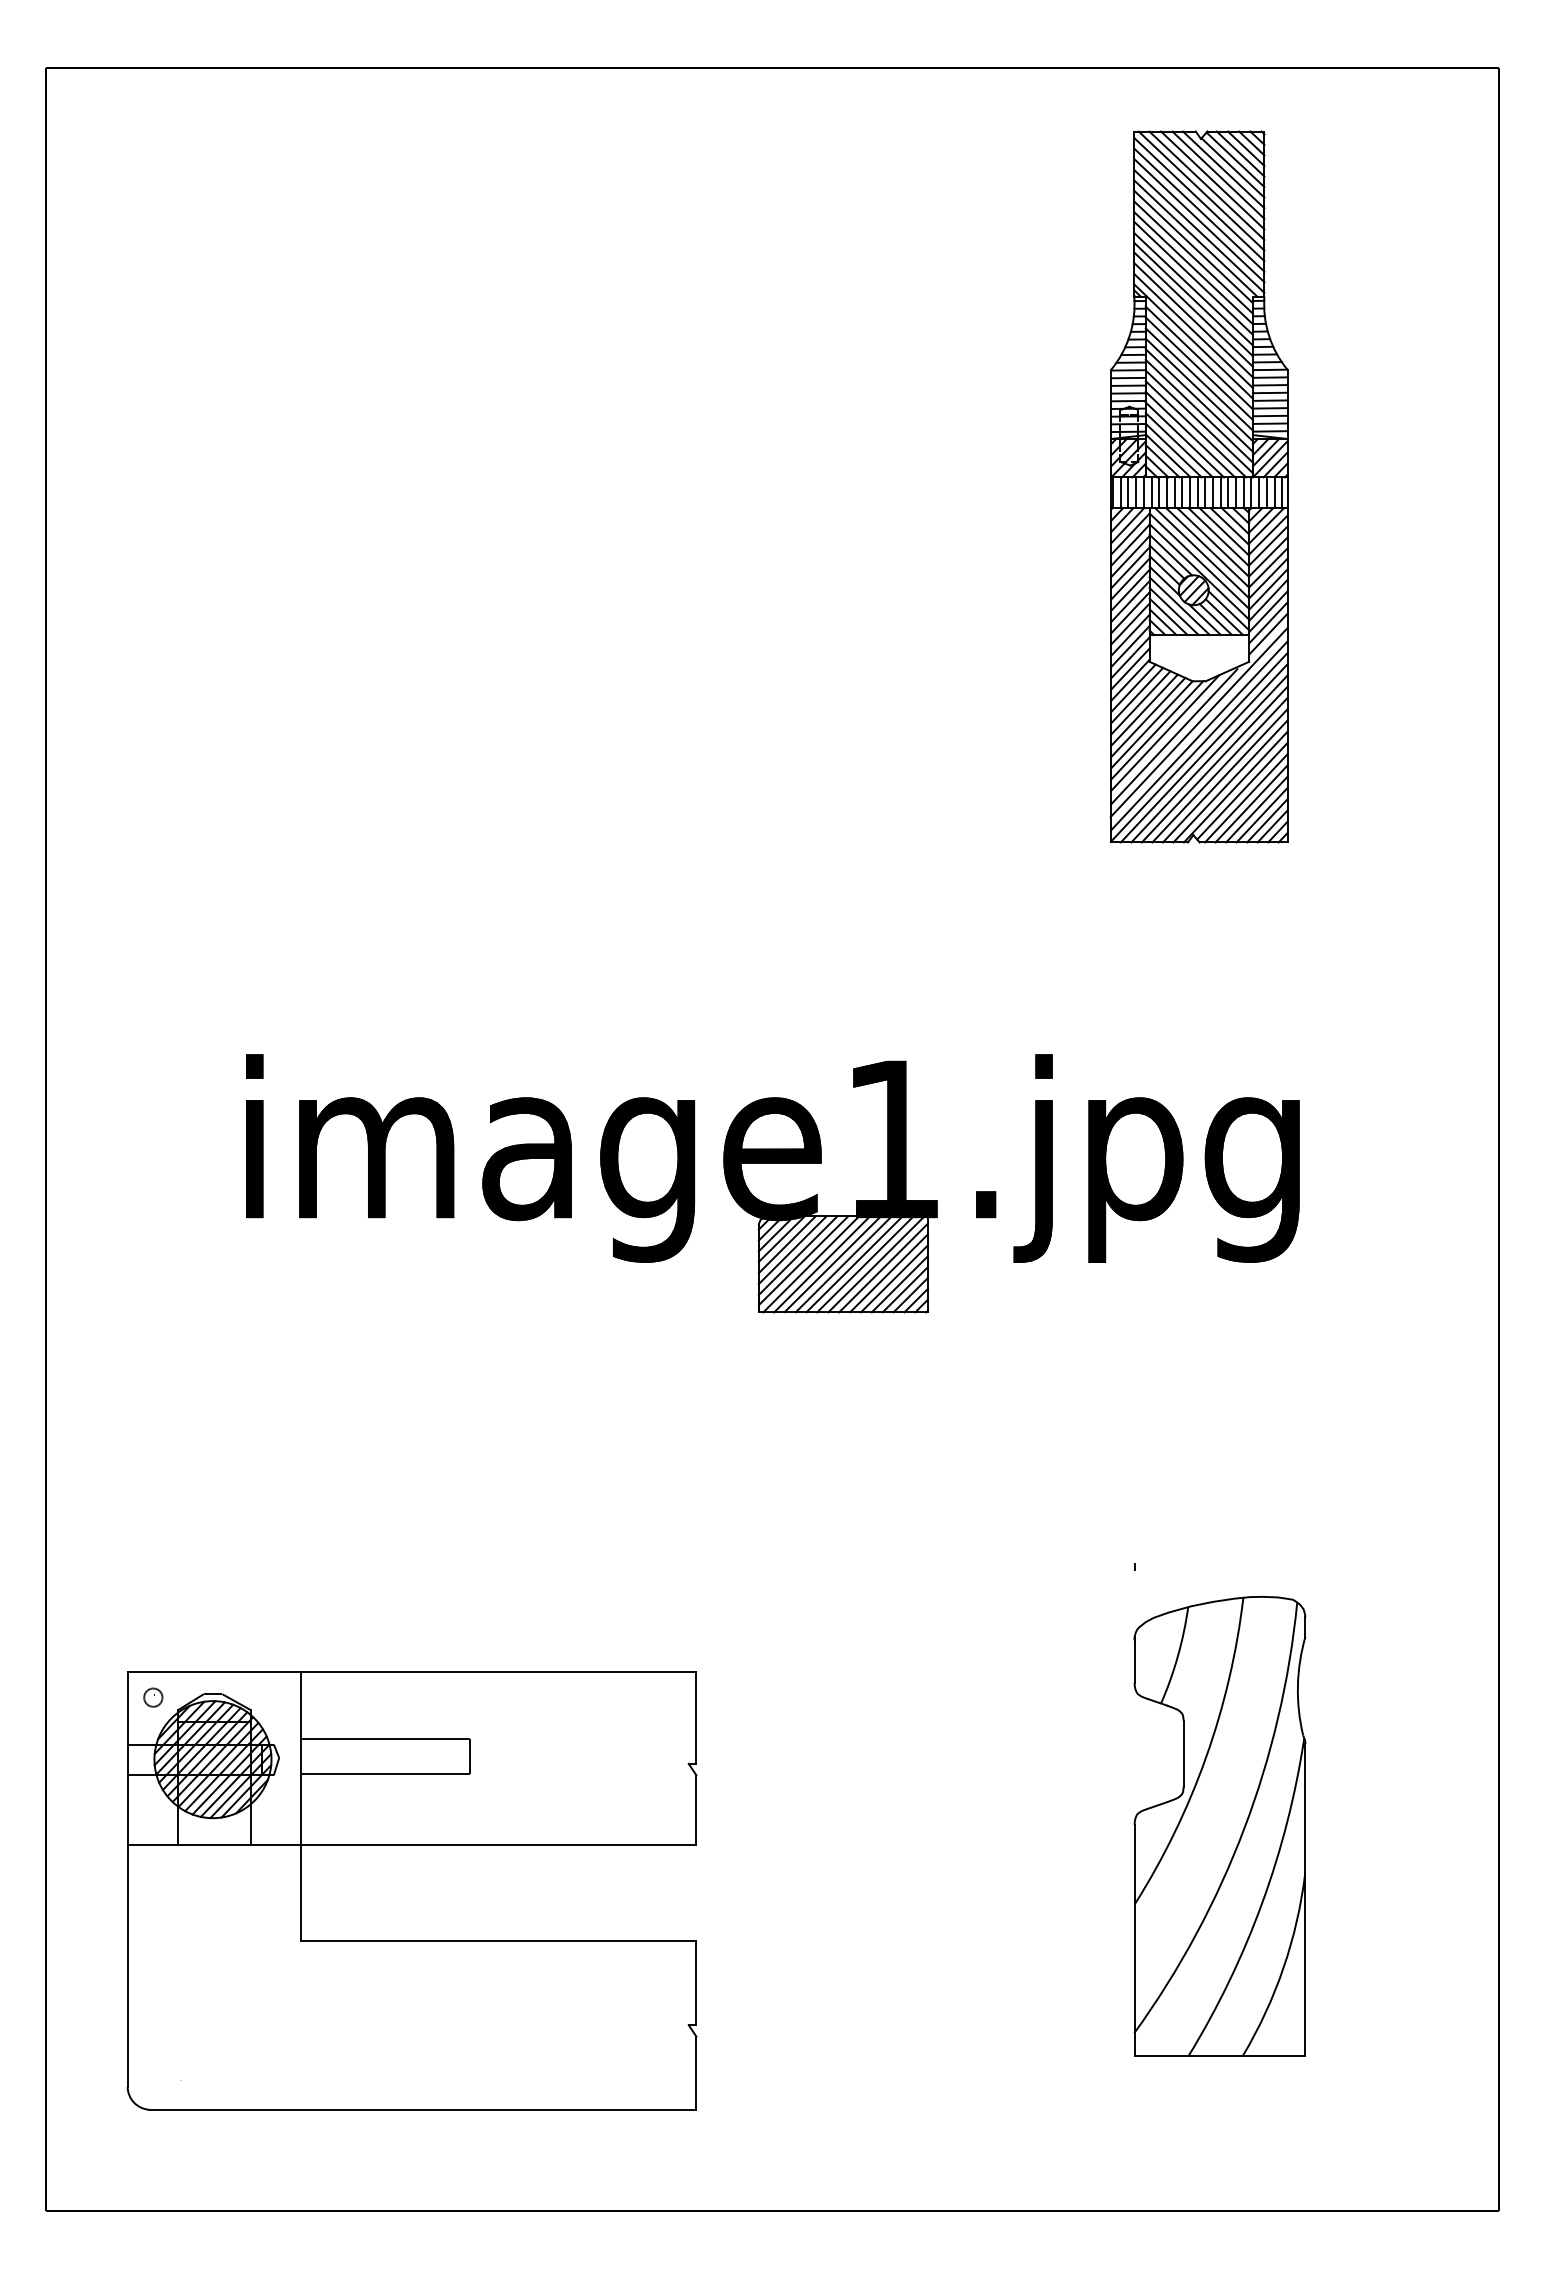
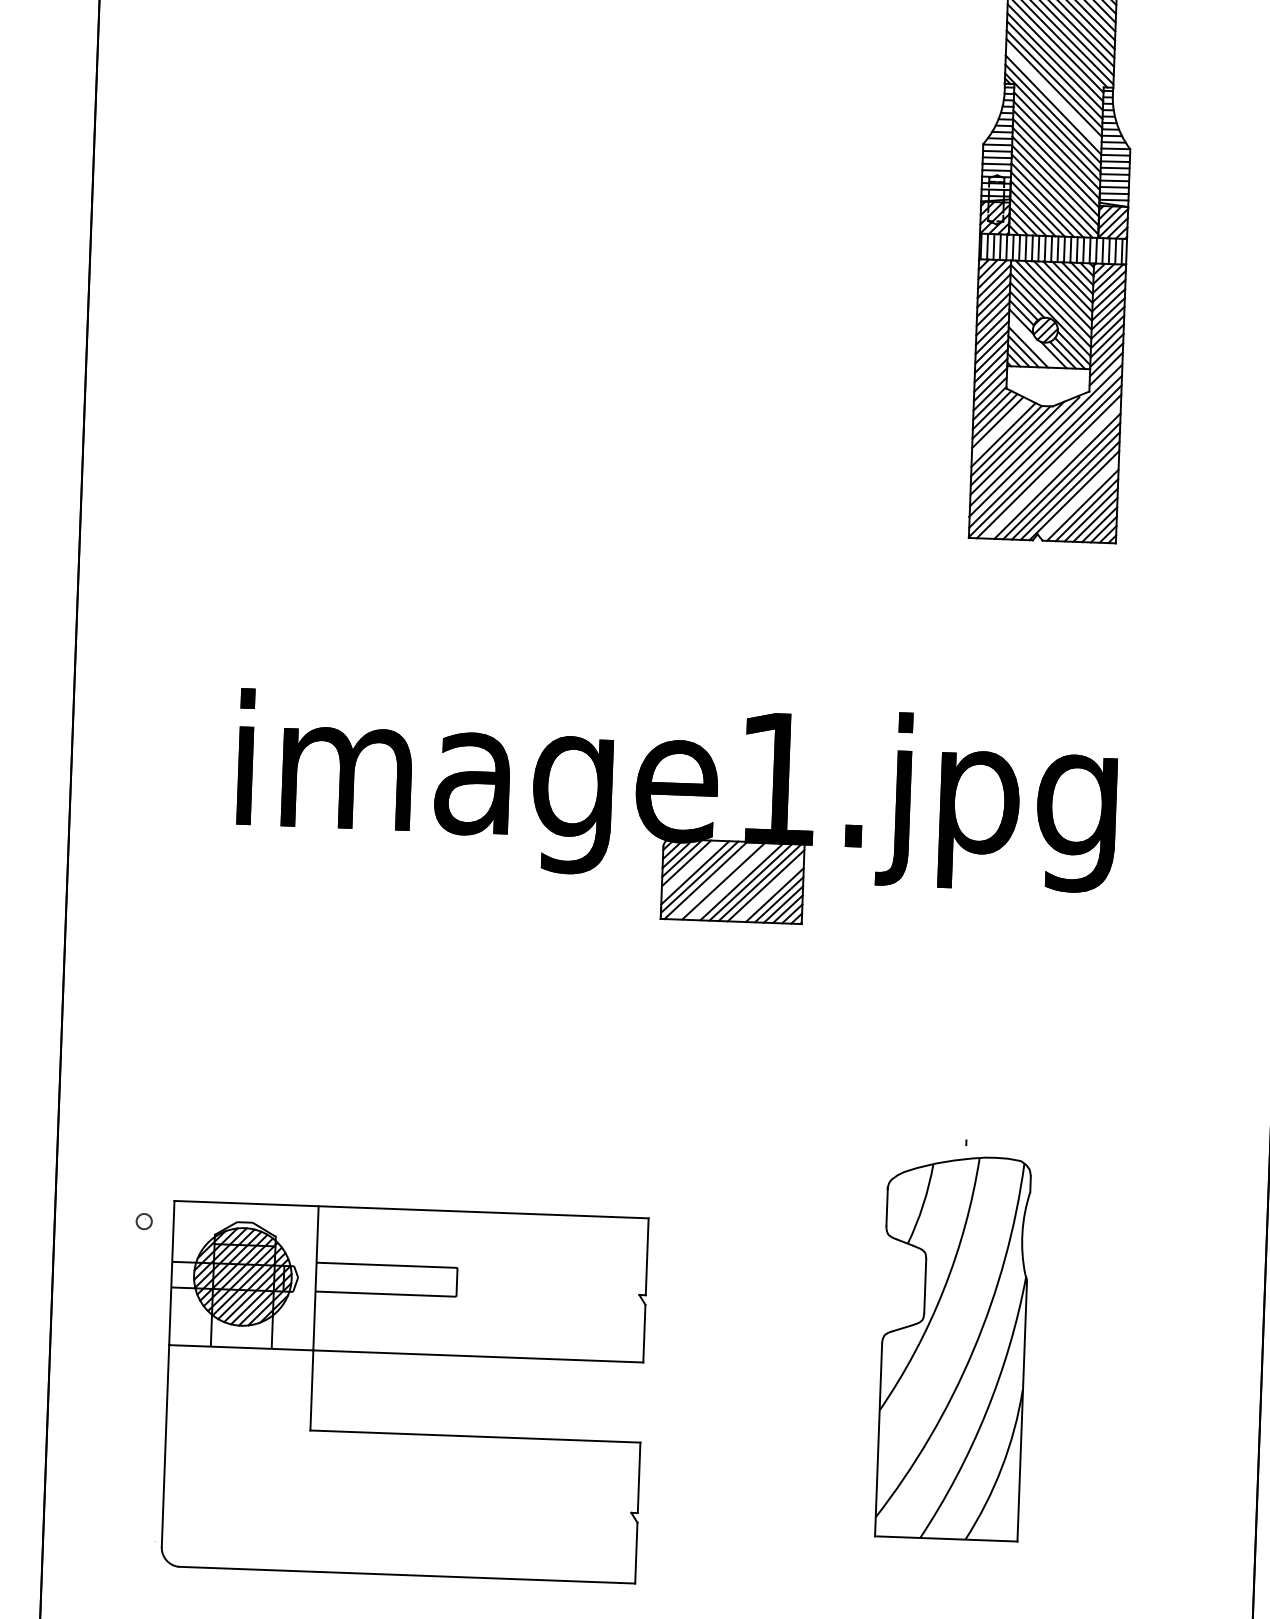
line: (1193, 309) -> (1053, 96), removed
line: (1179, 605) -> (1033, 342), removed
line: (1144, 709) -> (1000, 428), removed
line: (1209, 758) -> (1053, 470), removed
line: (1242, 791) -> (1079, 499), removed
line: (792, 1250) -> (690, 868), removed
line: (822, 1264) -> (715, 880), removed
line: (843, 1264) -> (732, 881), removed
line: (888, 1273) -> (770, 890), removed
part: (1219, 1826) -> (952, 1347), moved
part: (411, 1845) -> (405, 1354), moved

